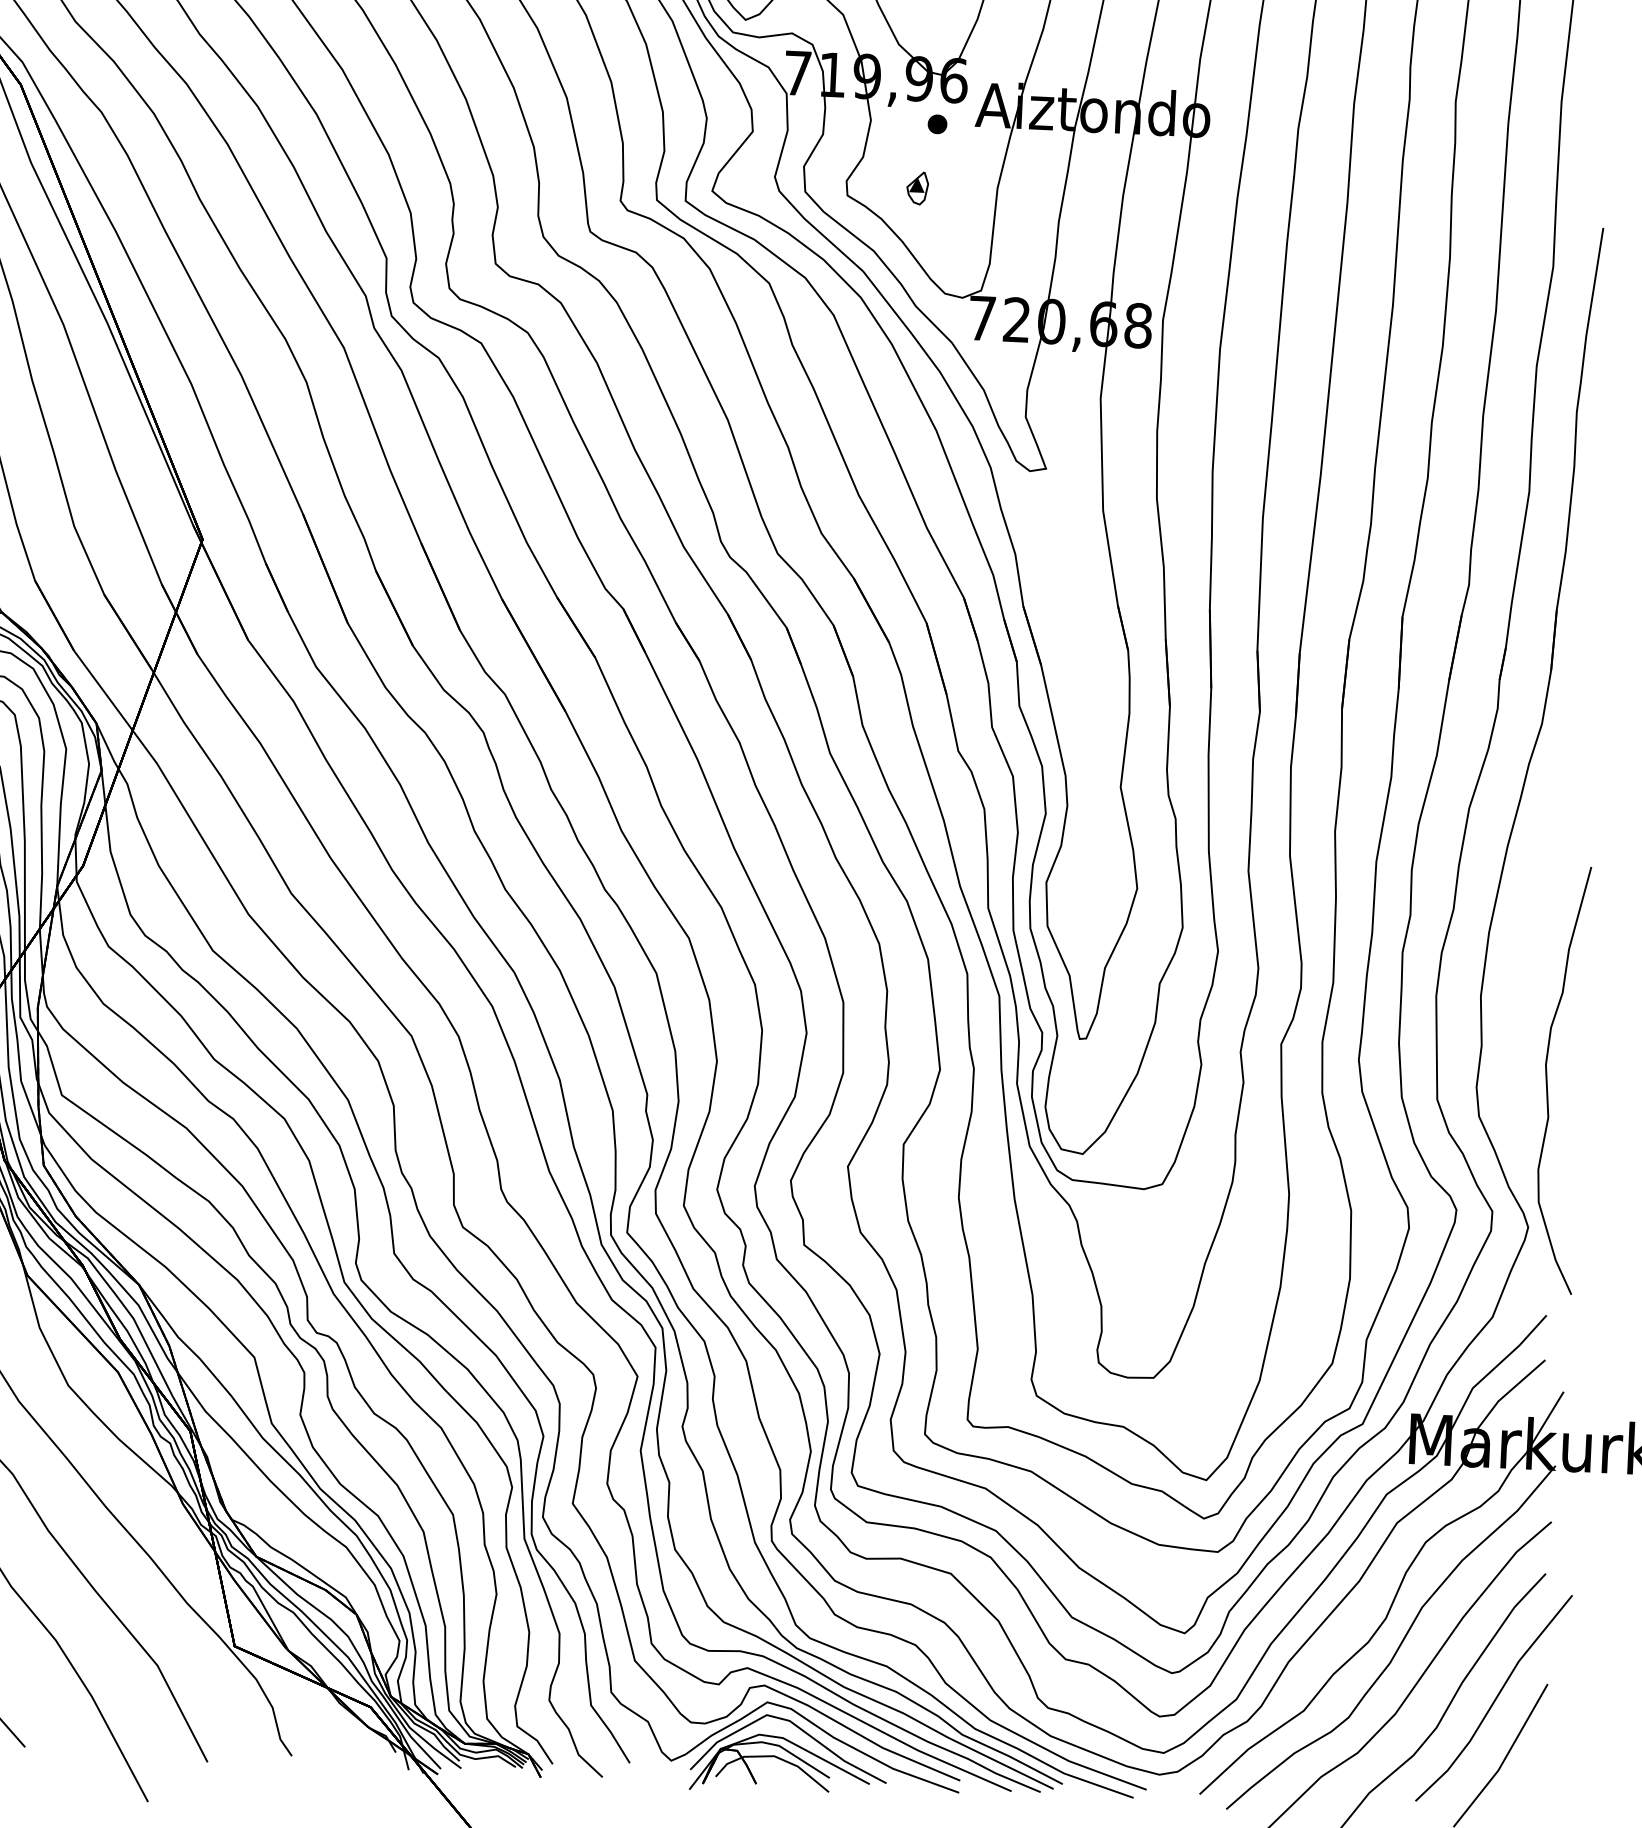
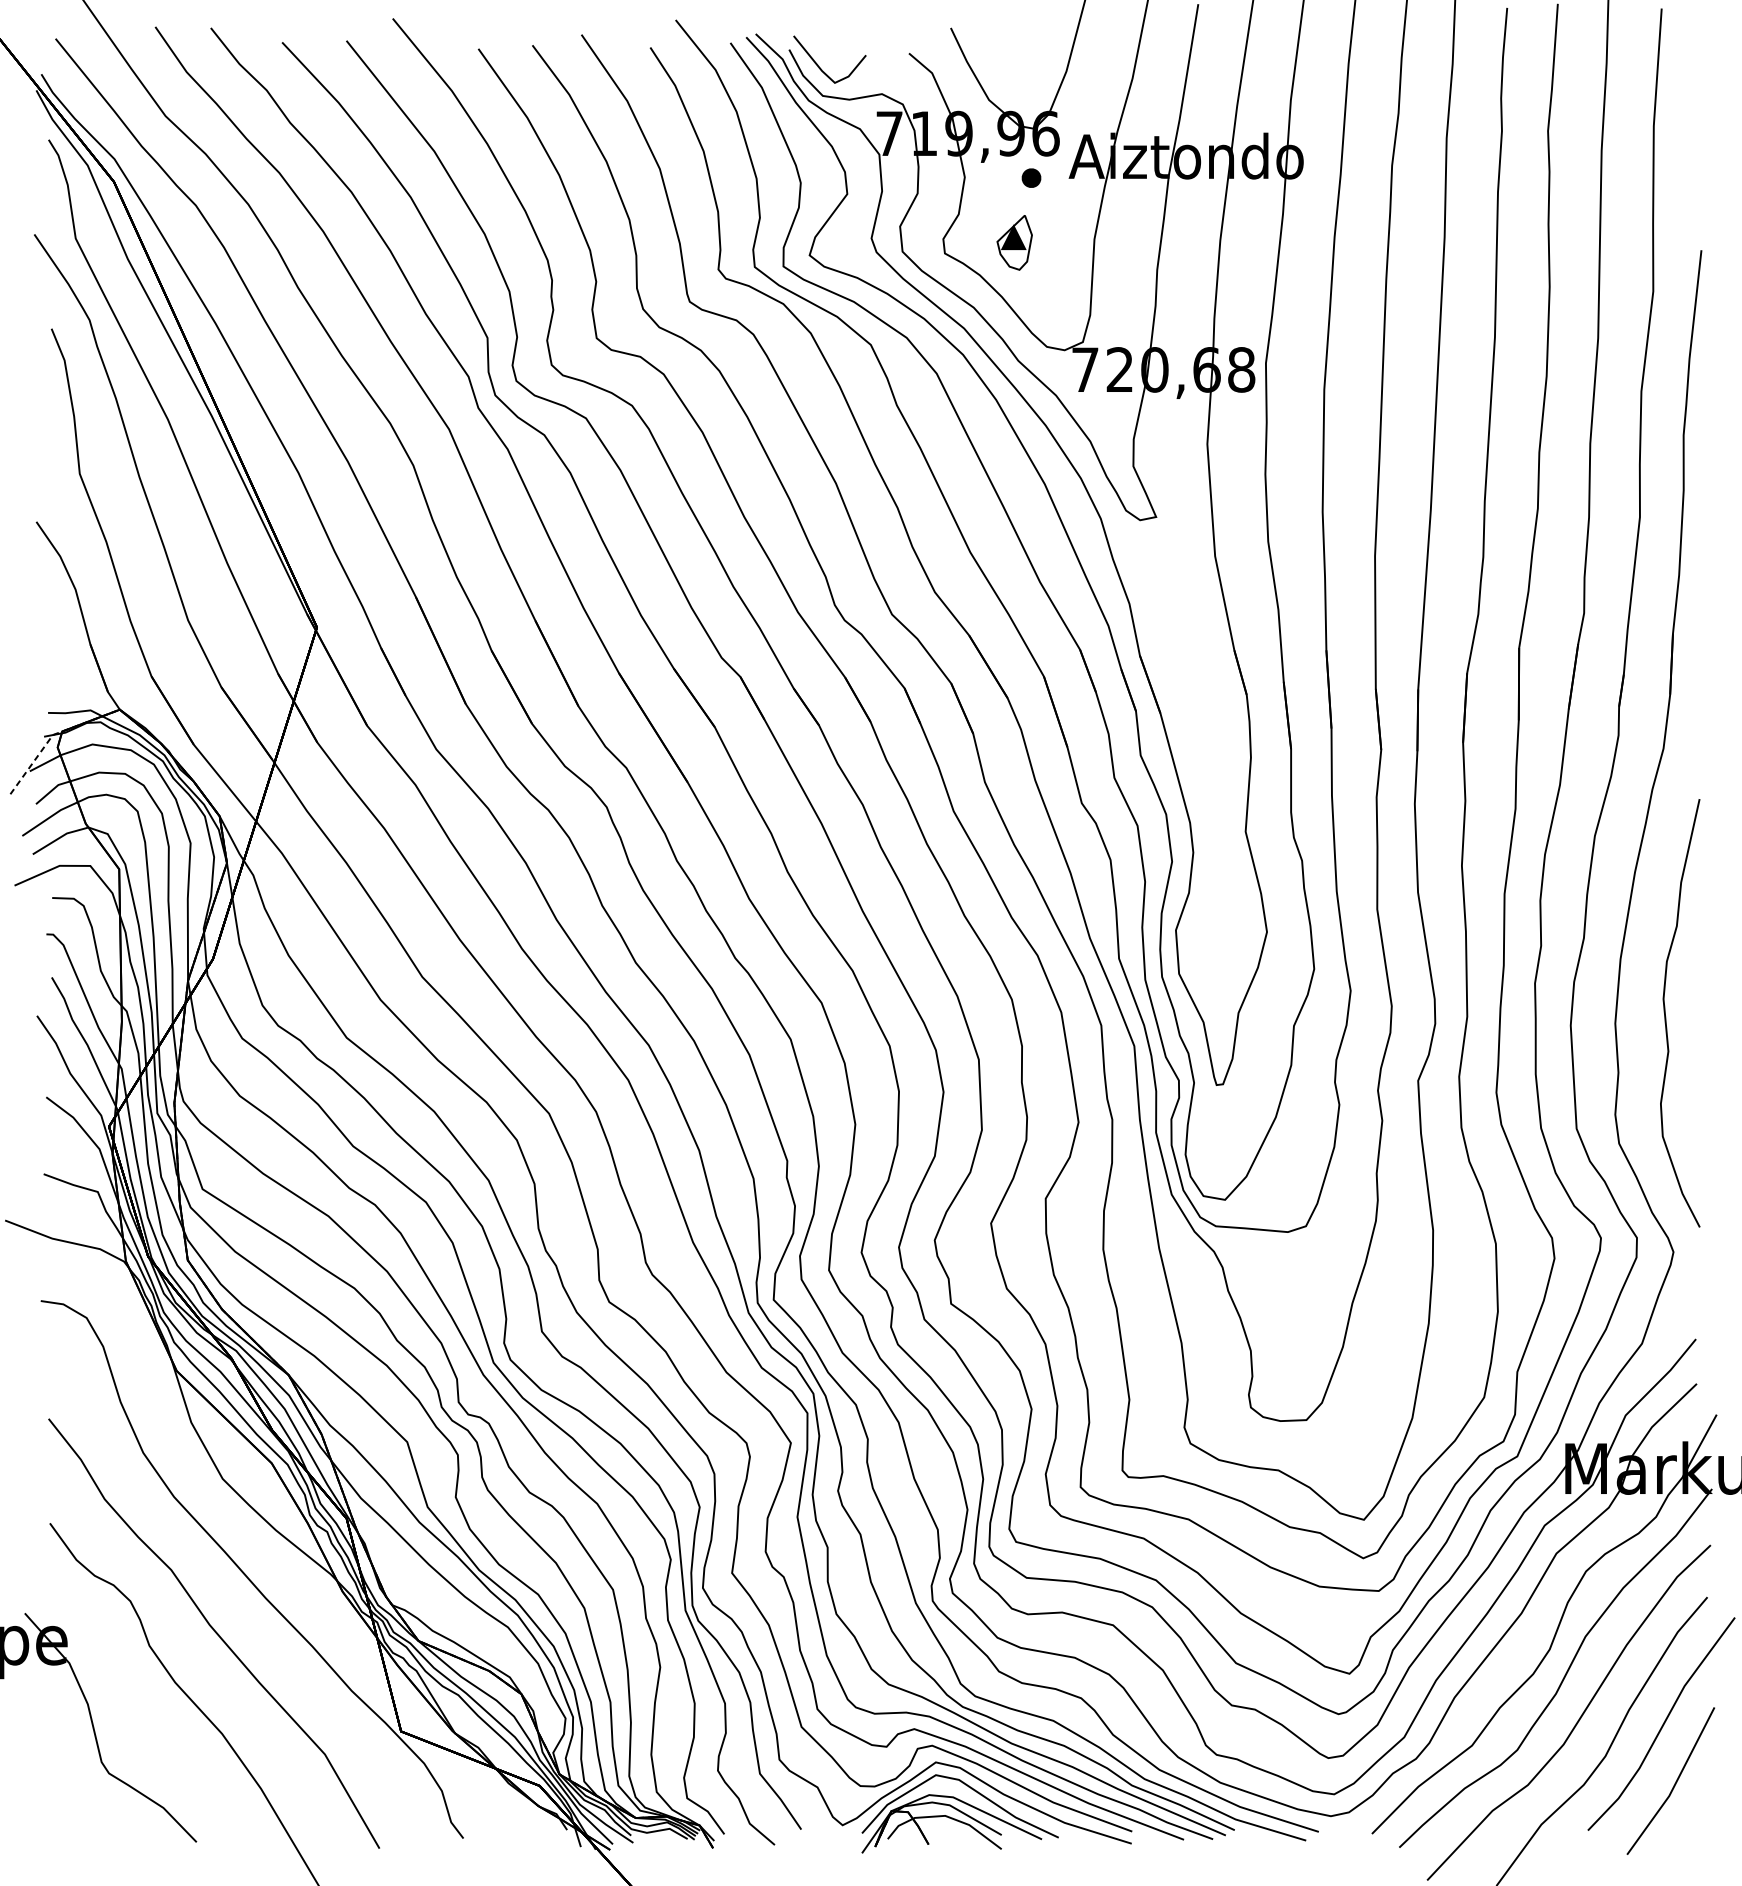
part: (917, 187) -> (1014, 242), size x1.67
curve: (1548, 1082) -> (1666, 1016), moved

